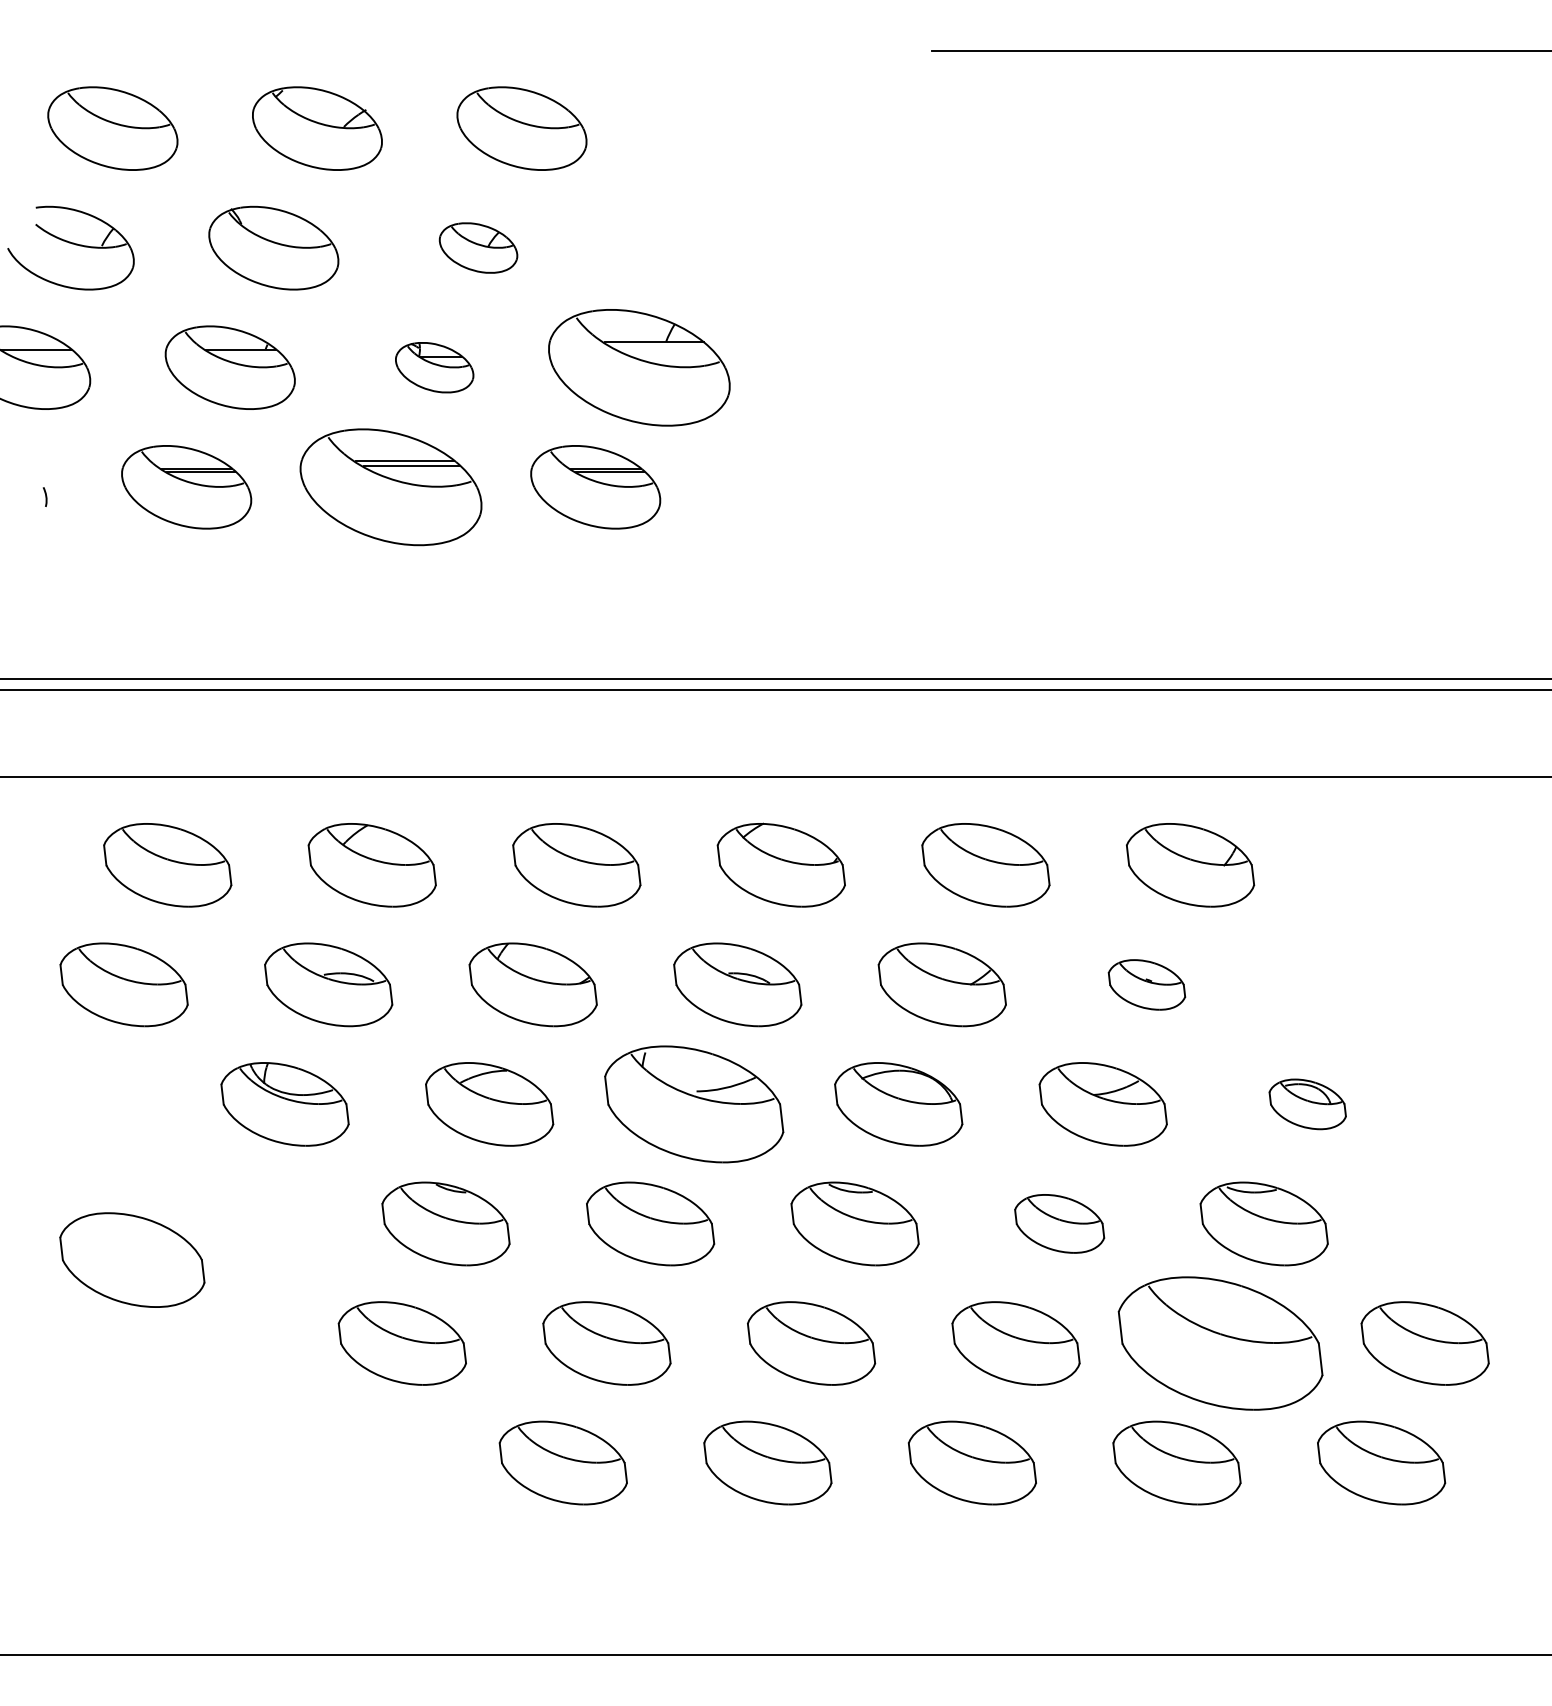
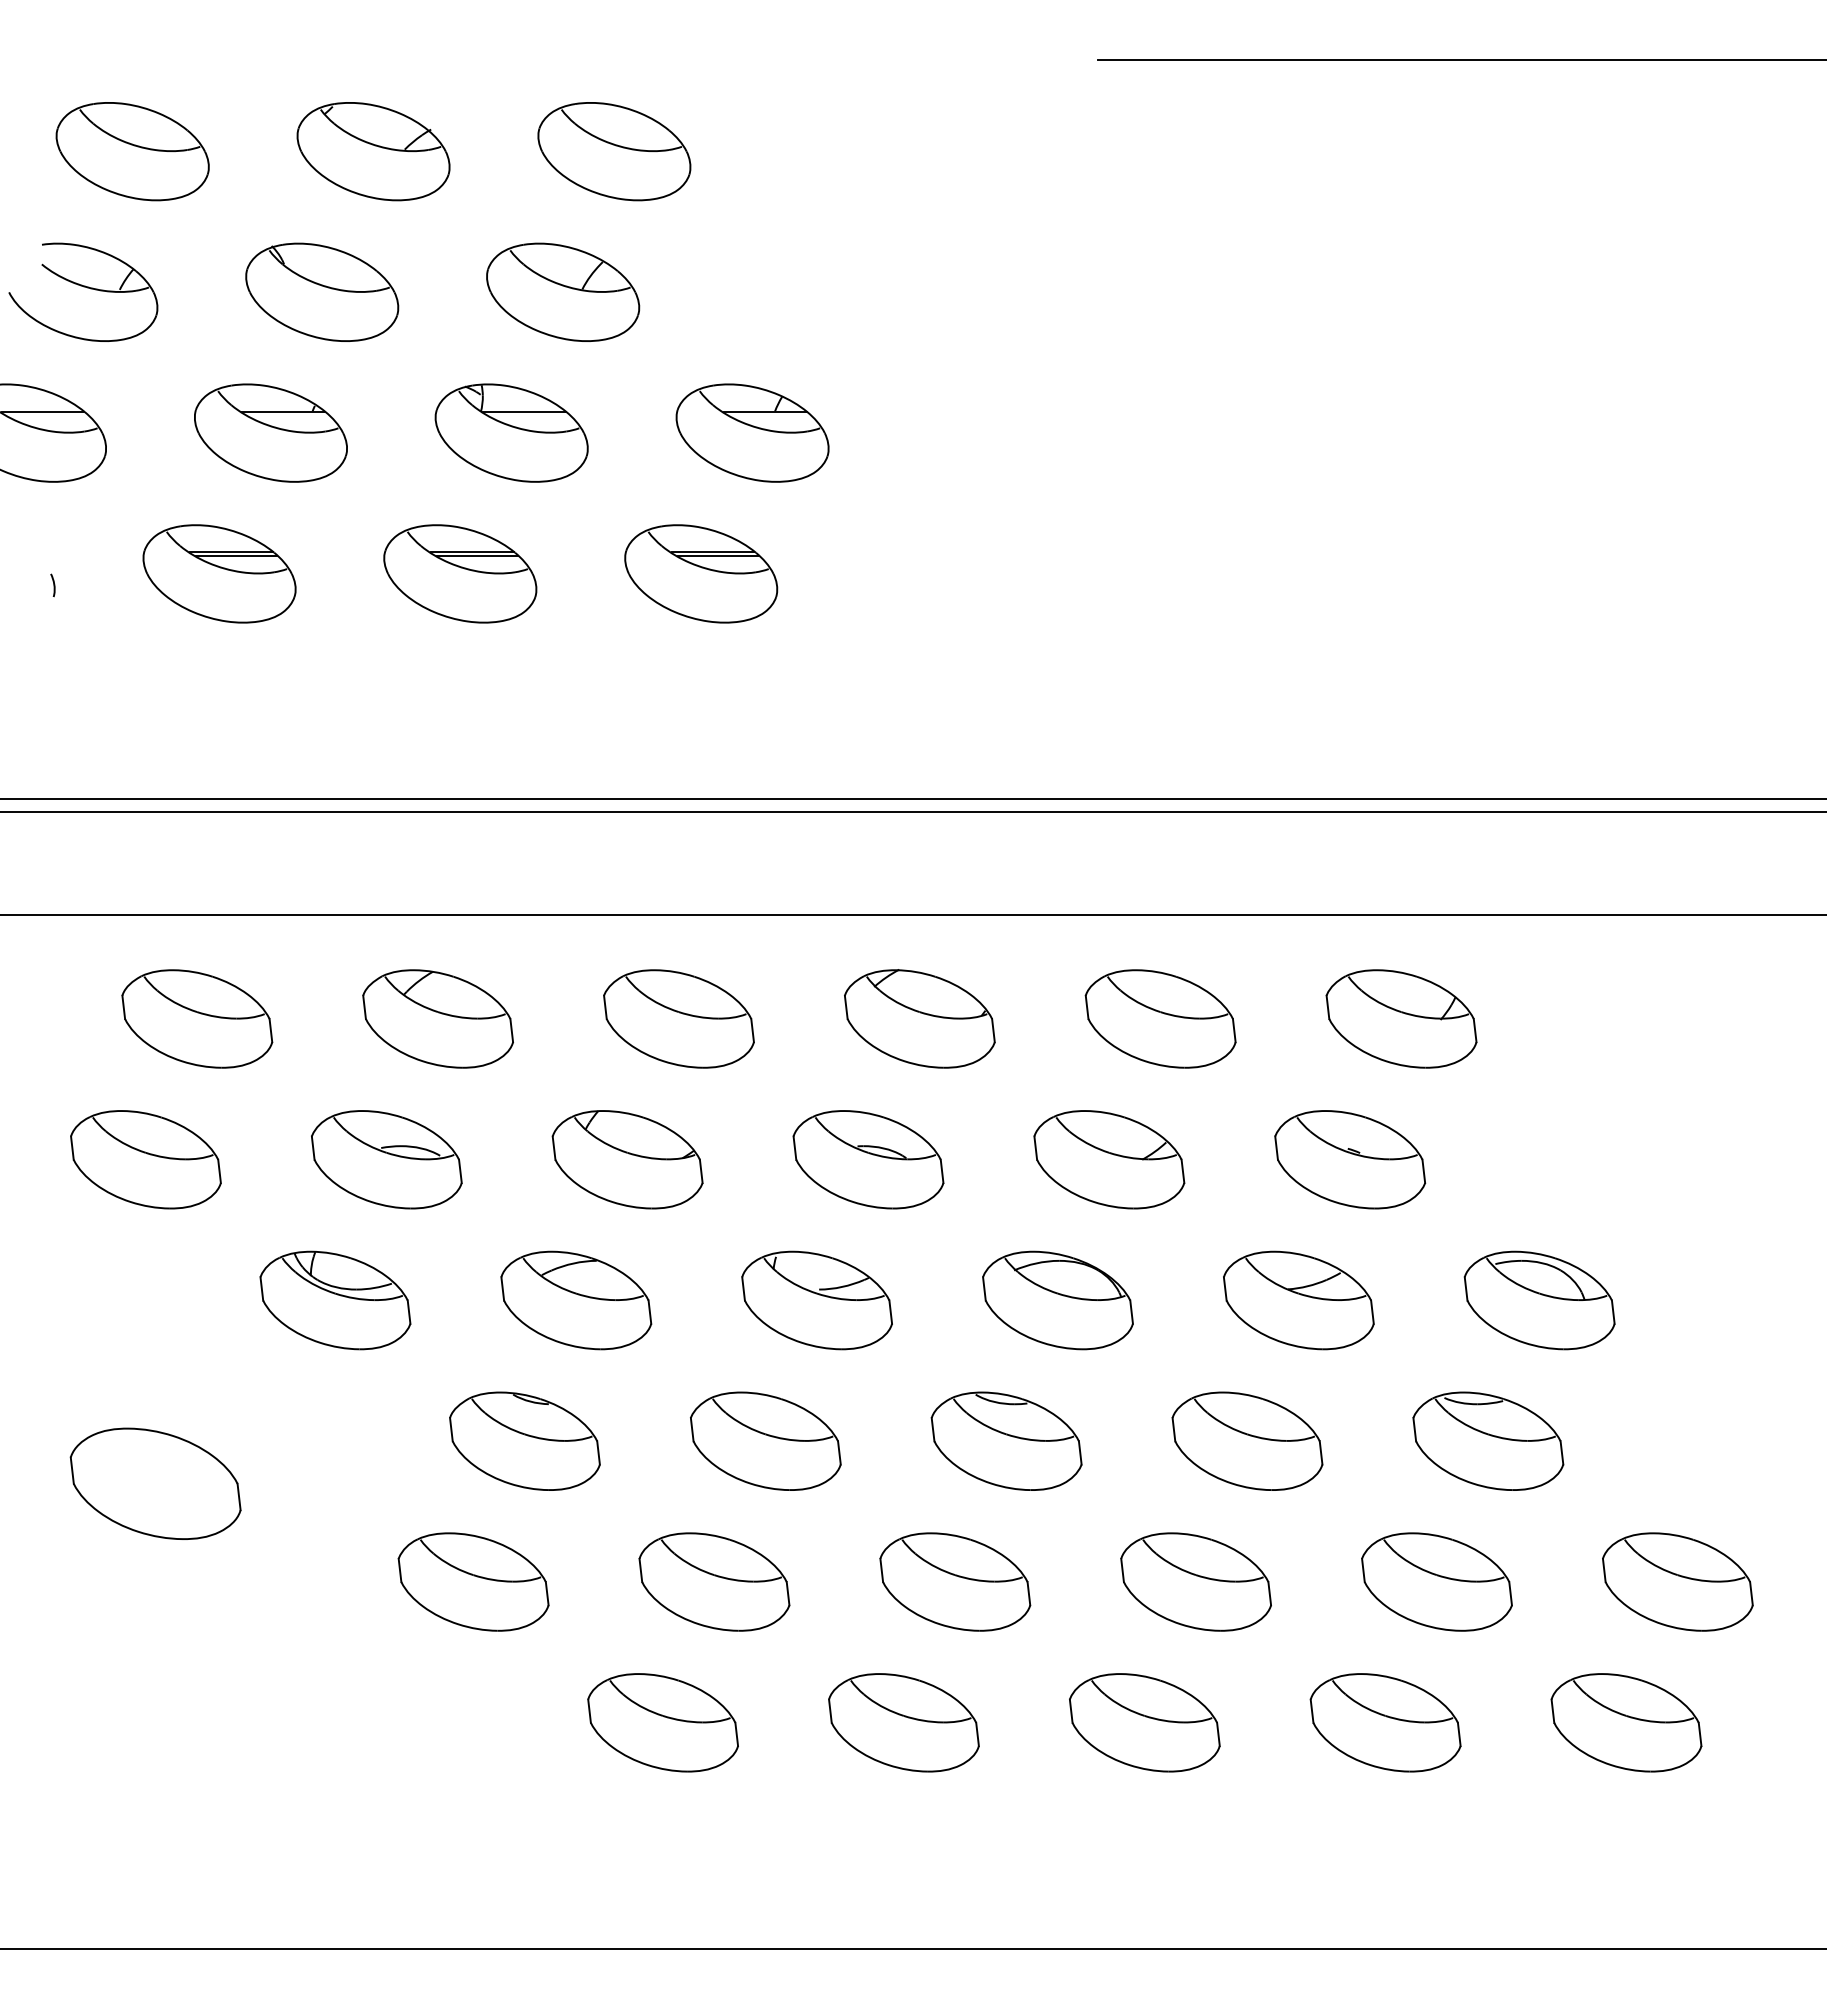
part: (478, 247) -> (563, 291), size x1.67
part: (434, 367) -> (511, 432), size x1.67
part: (639, 367) -> (752, 432), size x0.71
part: (391, 486) -> (460, 573), size x0.71
part: (1147, 984) -> (1350, 1159), size x1.67
part: (693, 1104) -> (816, 1300), size x0.71
part: (1307, 1104) -> (1539, 1300), size x1.67
part: (1059, 1223) -> (1247, 1440), size x1.43
part: (1220, 1343) -> (1436, 1581), size x0.62

